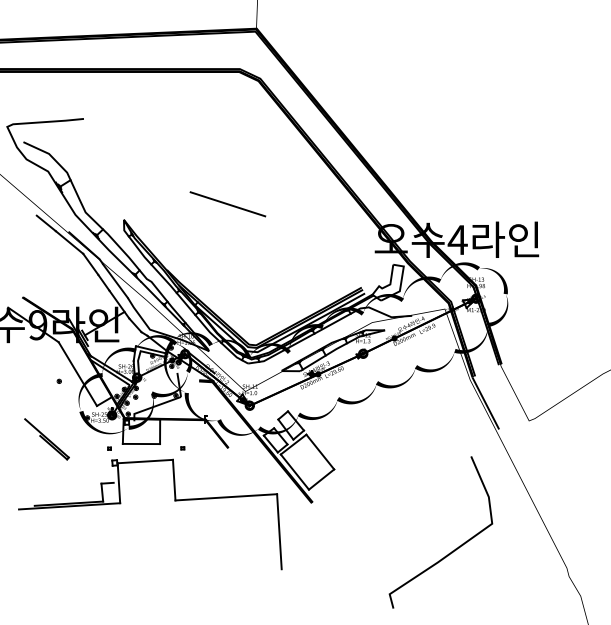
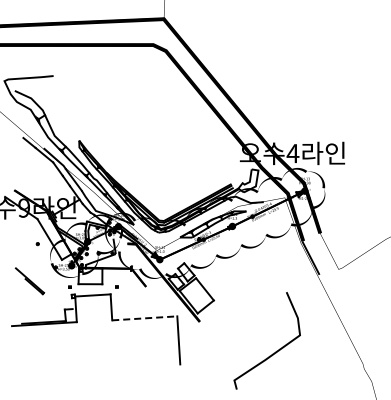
line: (227, 203) -> (145, 130), removed
line: (225, 497) -> (144, 318), solid -> dashed
curve: (455, 547) -> (276, 350), moved

